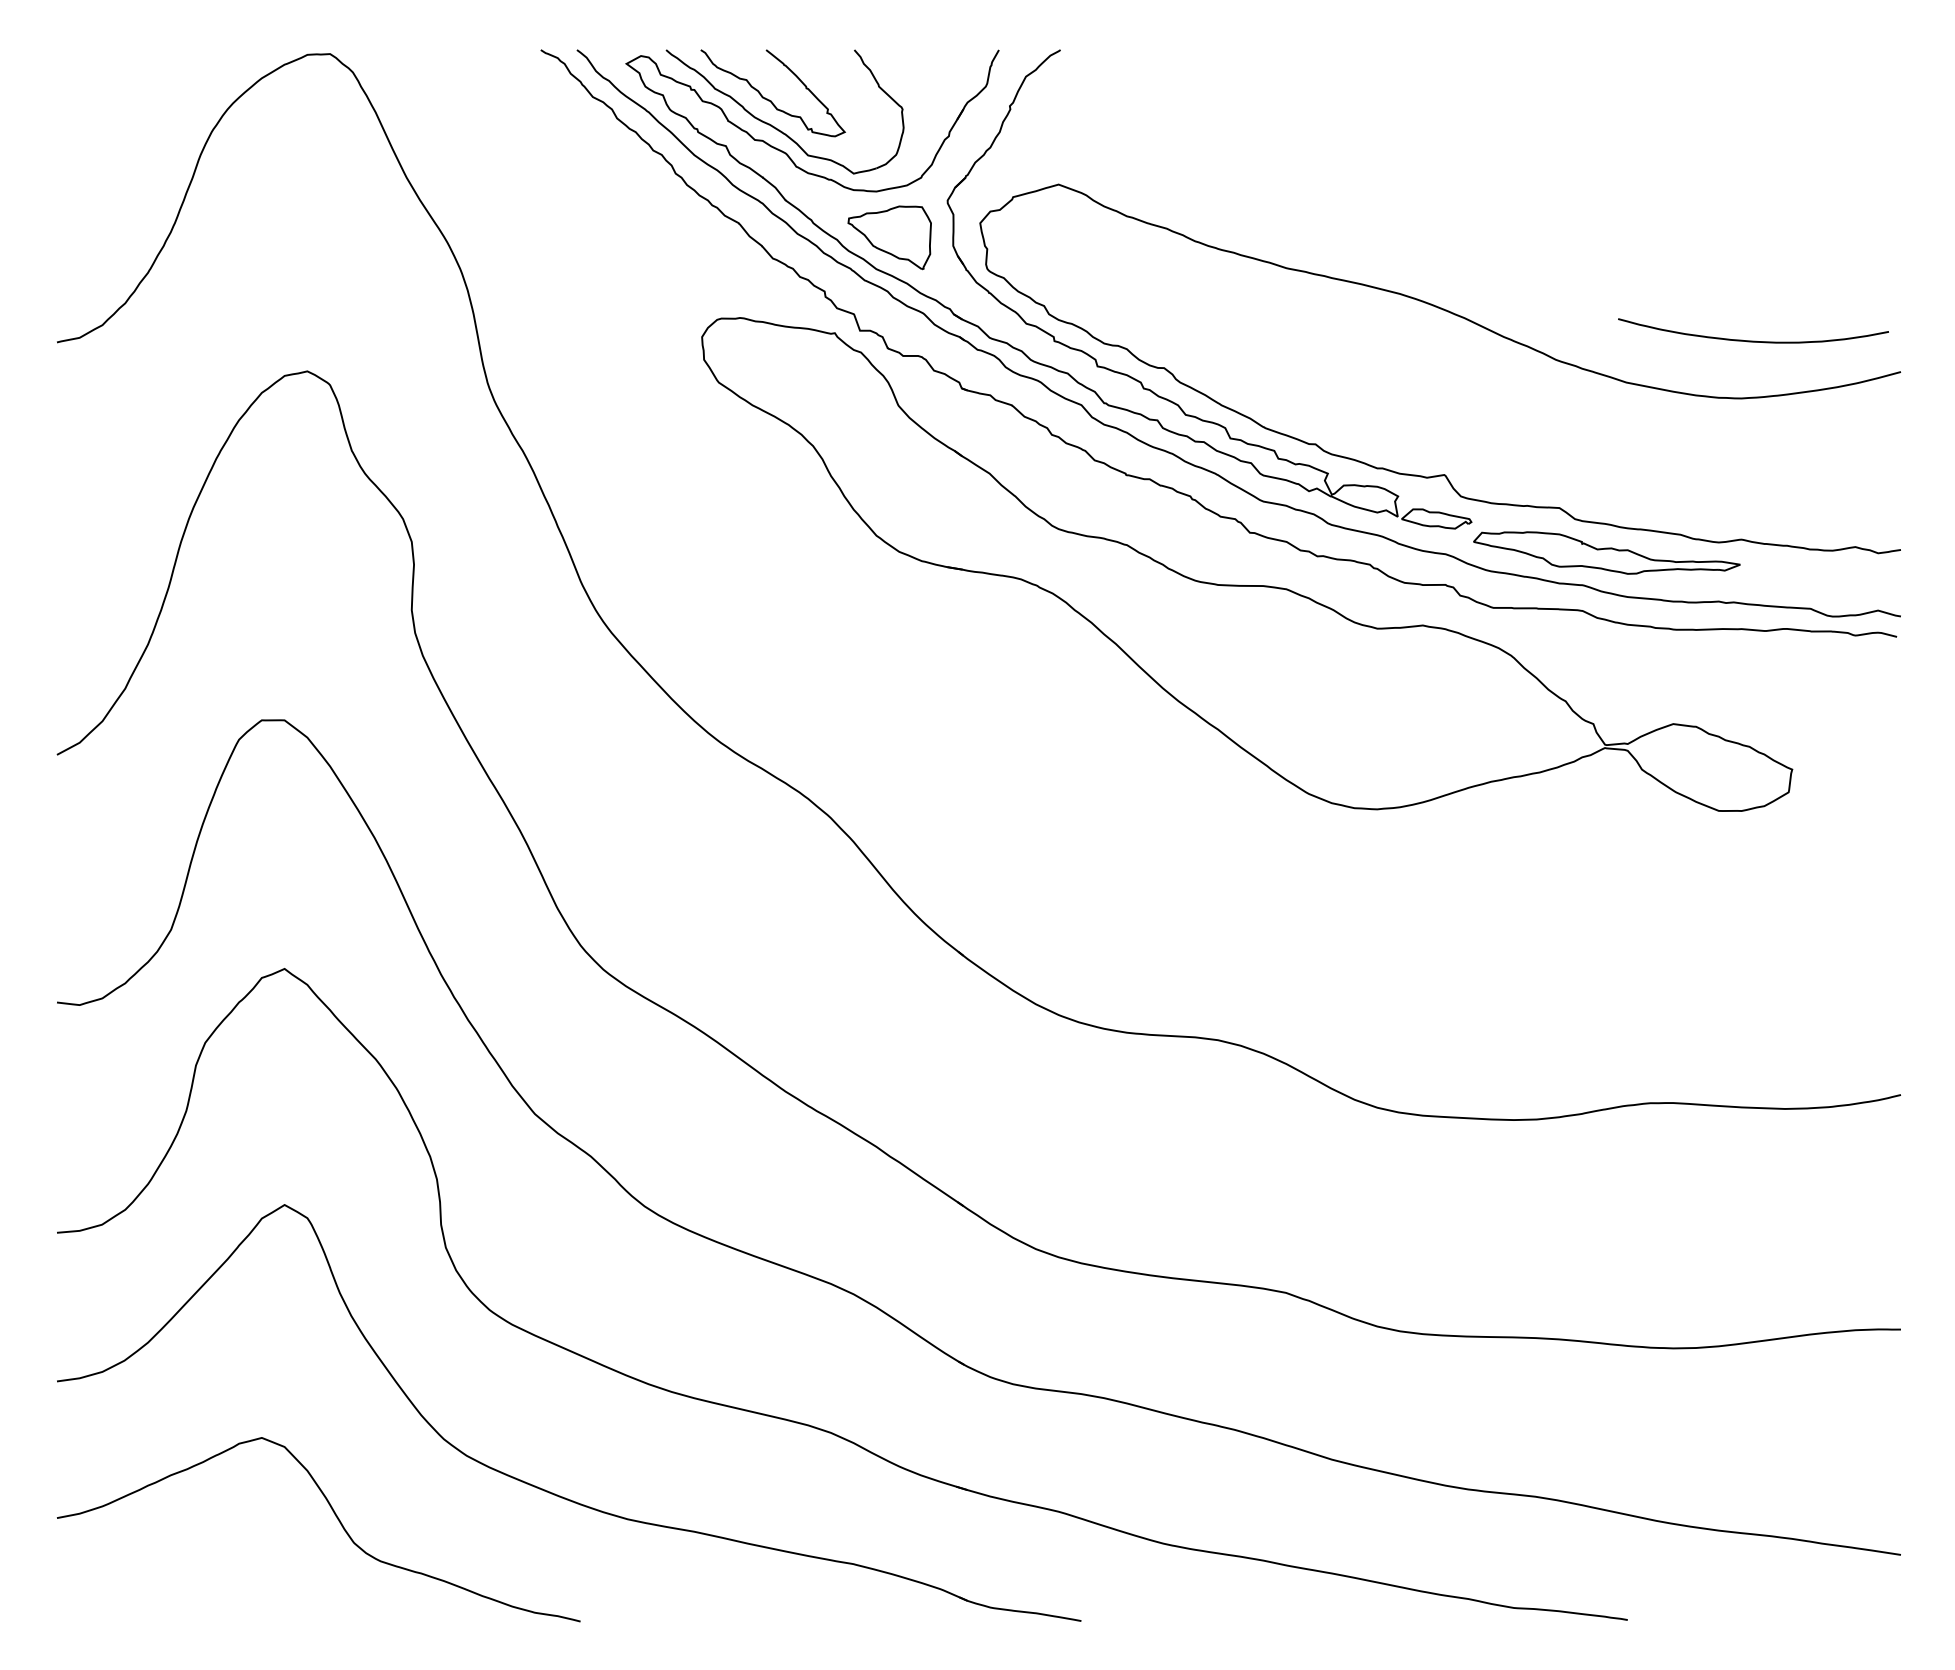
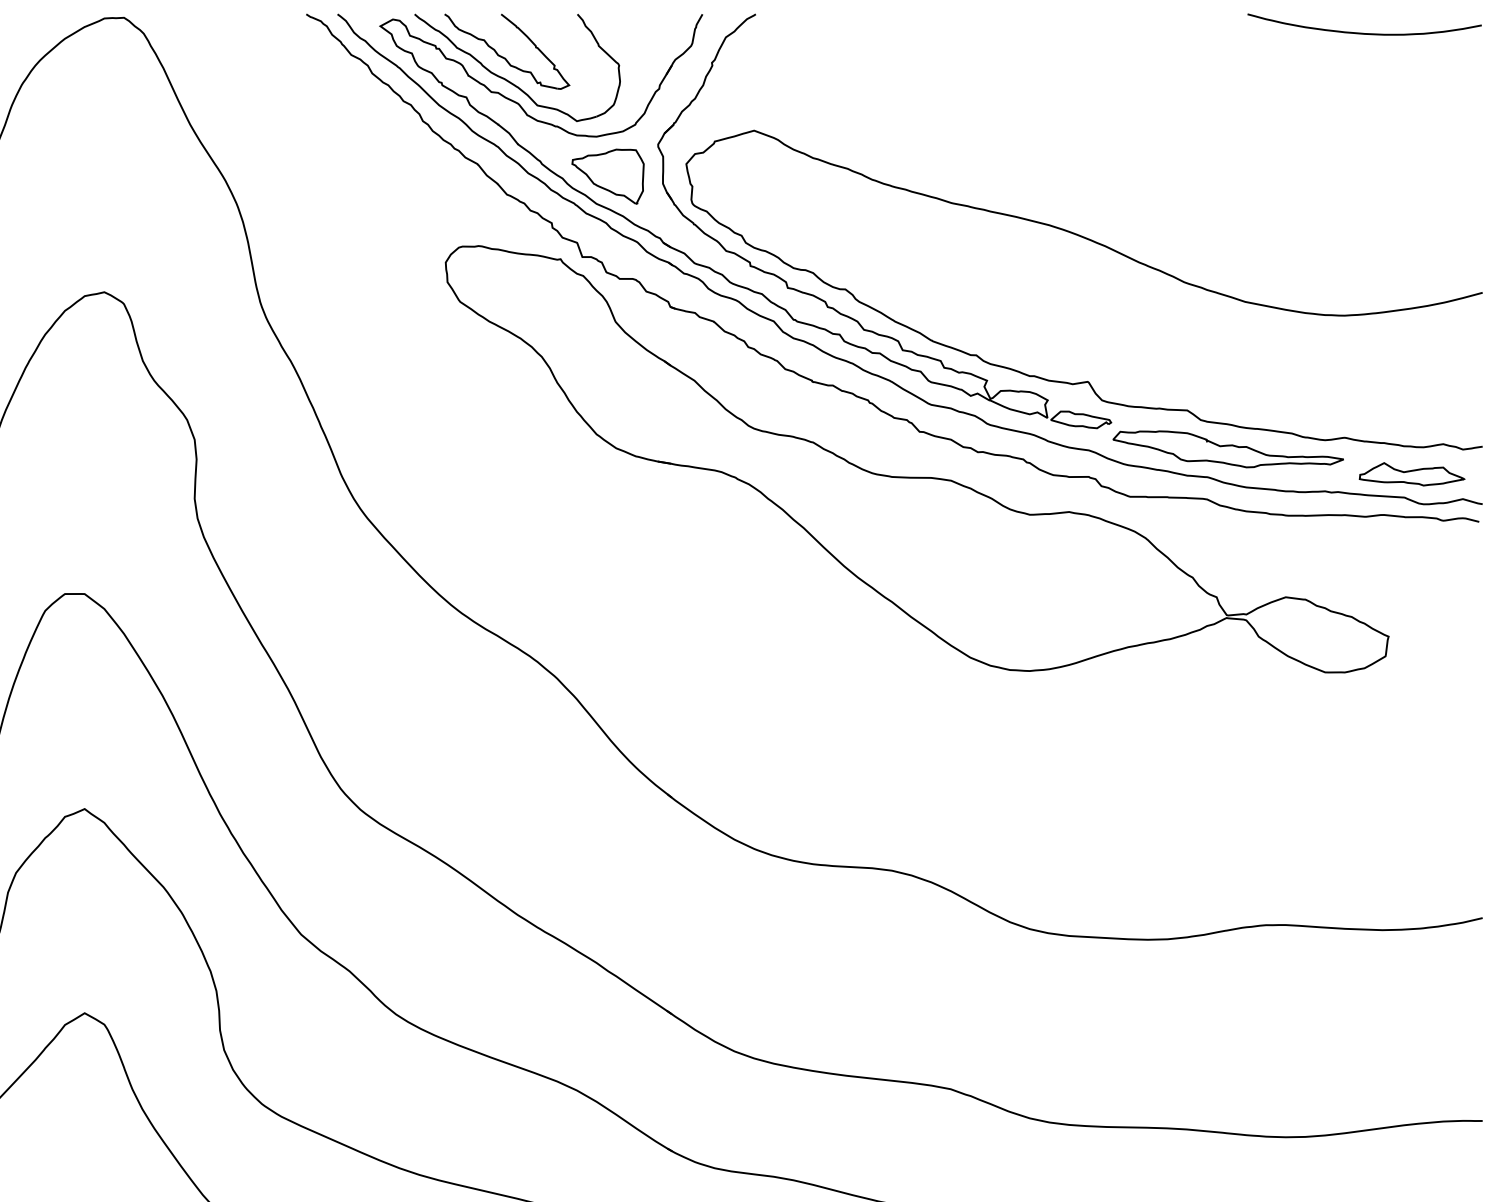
curve: (1753, 340) -> (1364, 32), moved
part: (1819, 581) -> (1412, 473), added

